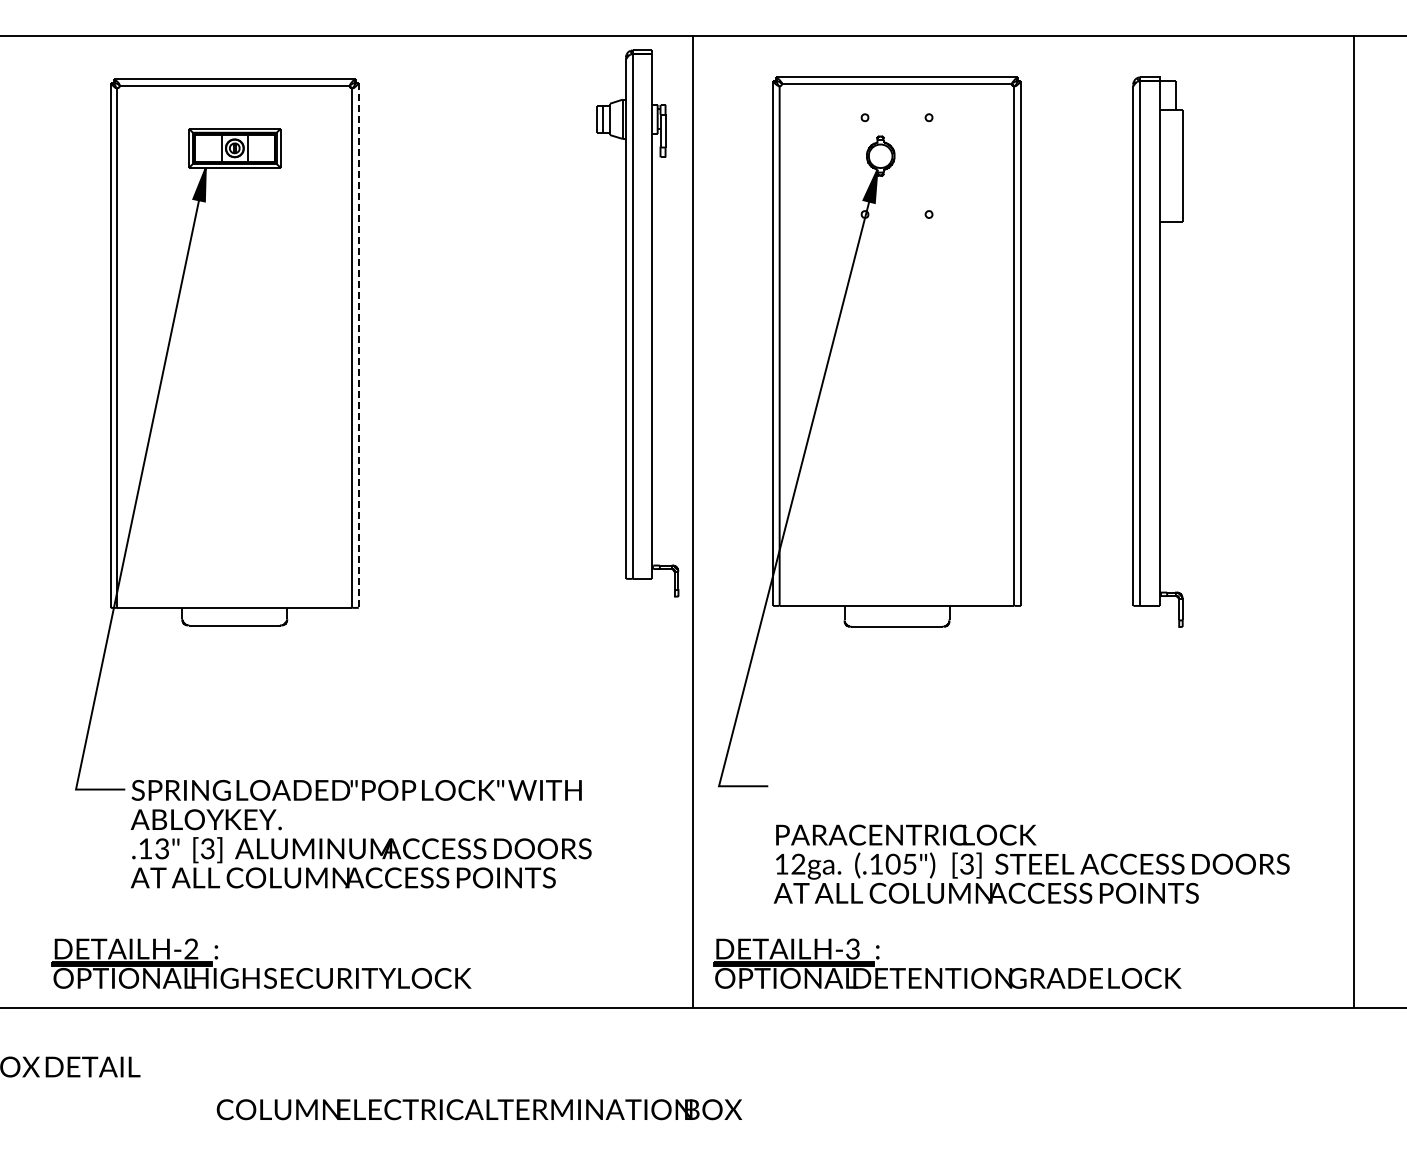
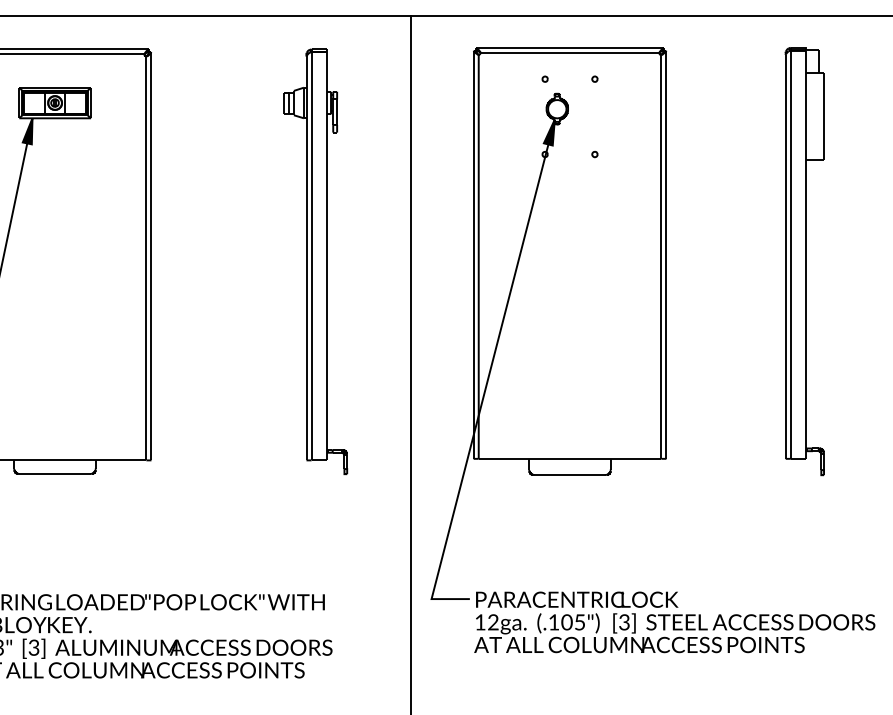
part: (637, 323) -> (315, 261), moved
line: (358, 345) -> (151, 256), dashed -> solid
part: (1157, 351) -> (804, 261), moved
text: (1031, 863) -> (674, 621), moved

